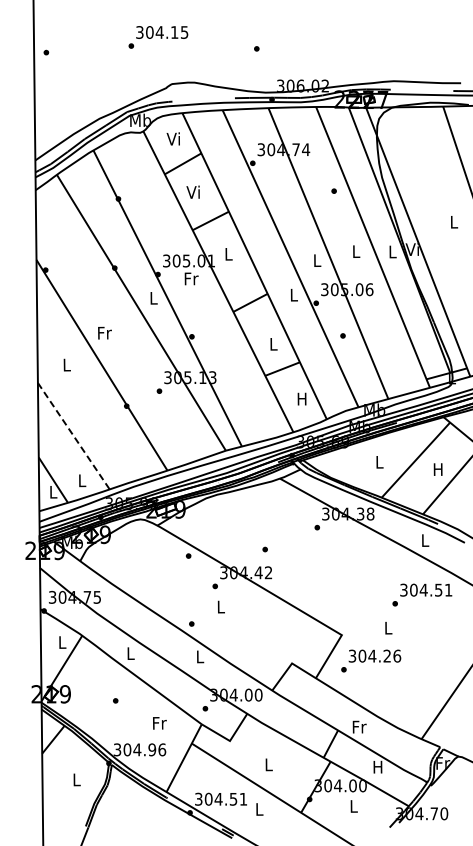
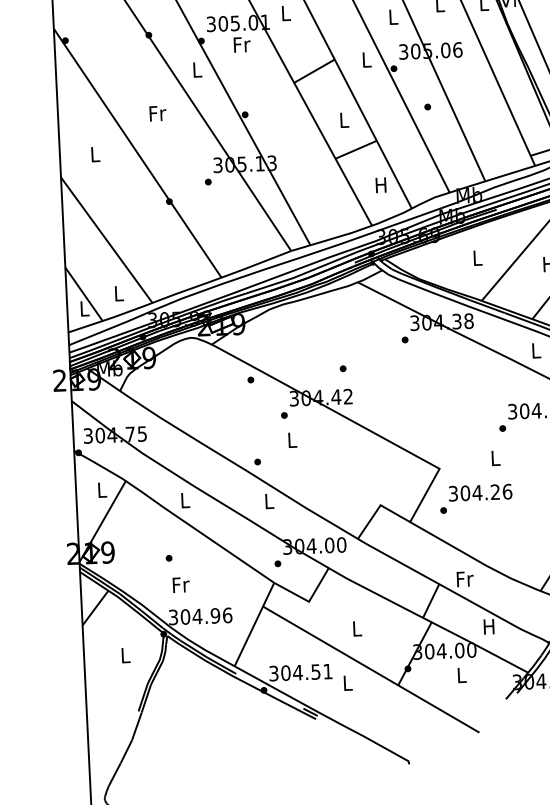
text: (104, 332) -> (157, 112), moved
line: (74, 436) -> (107, 240), dashed -> solid
text: (159, 723) -> (180, 585), moved

